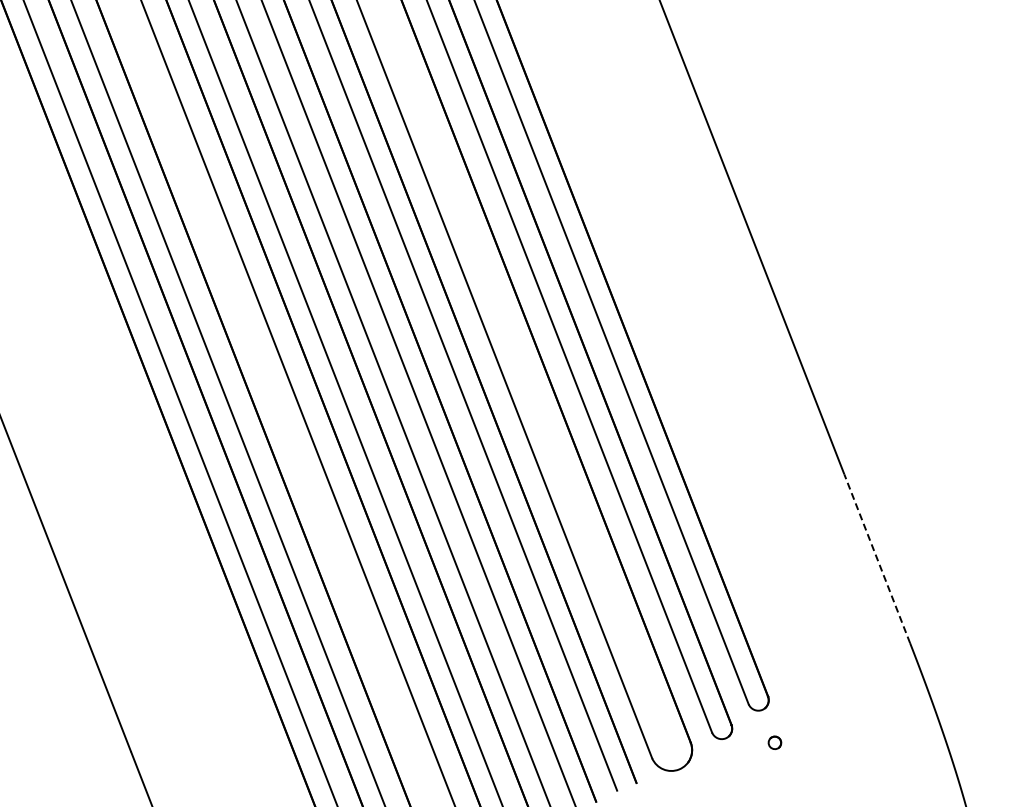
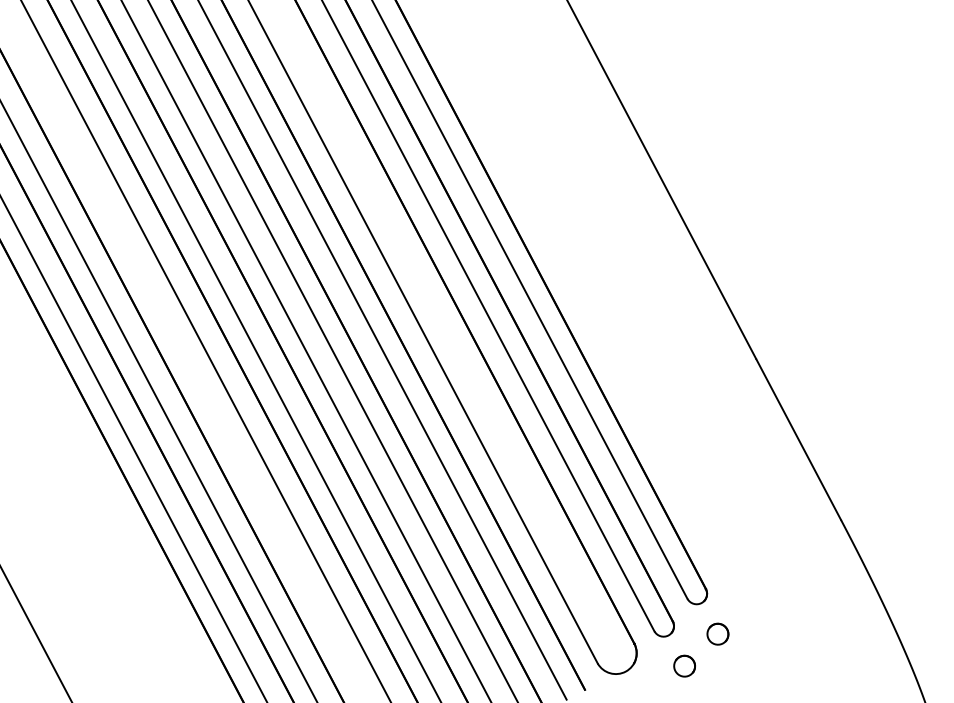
line: (877, 558) -> (799, 439), dashed -> solid
part: (774, 742) -> (717, 633), size x1.67
part: (737, 770) -> (683, 665), added

